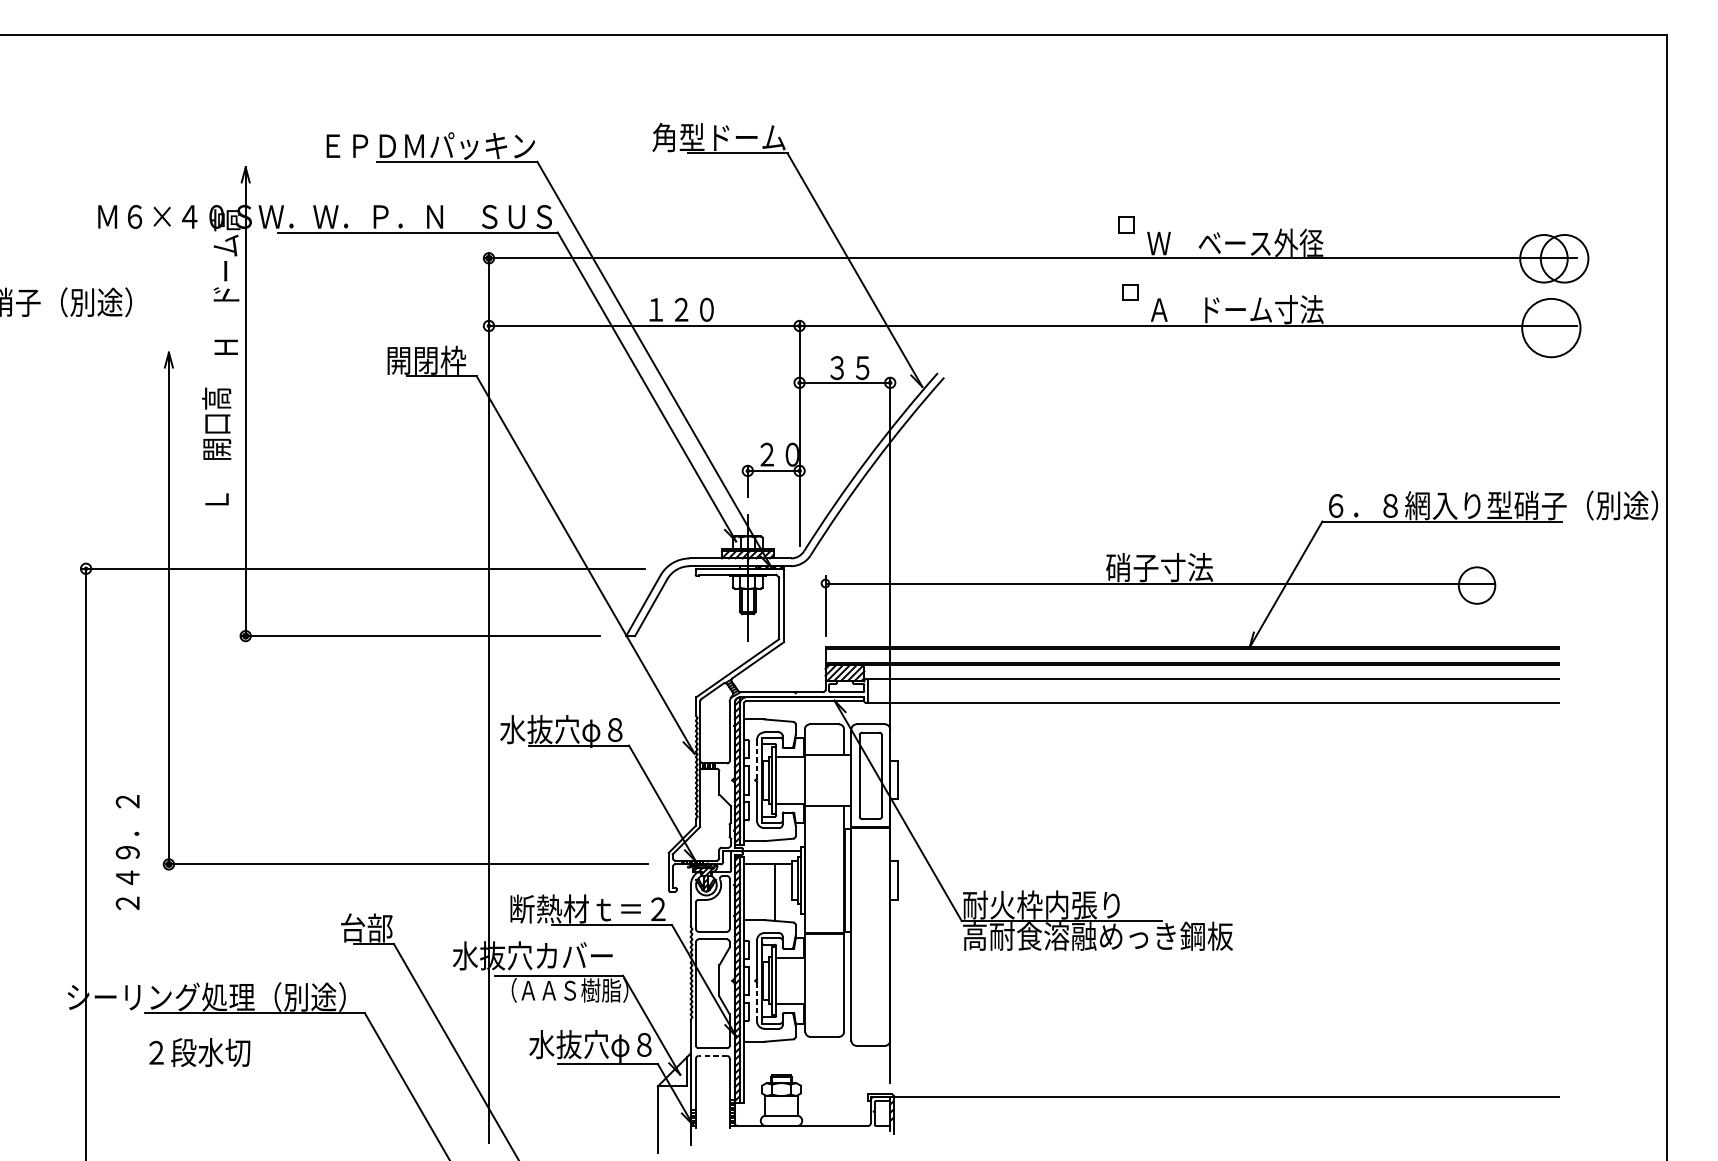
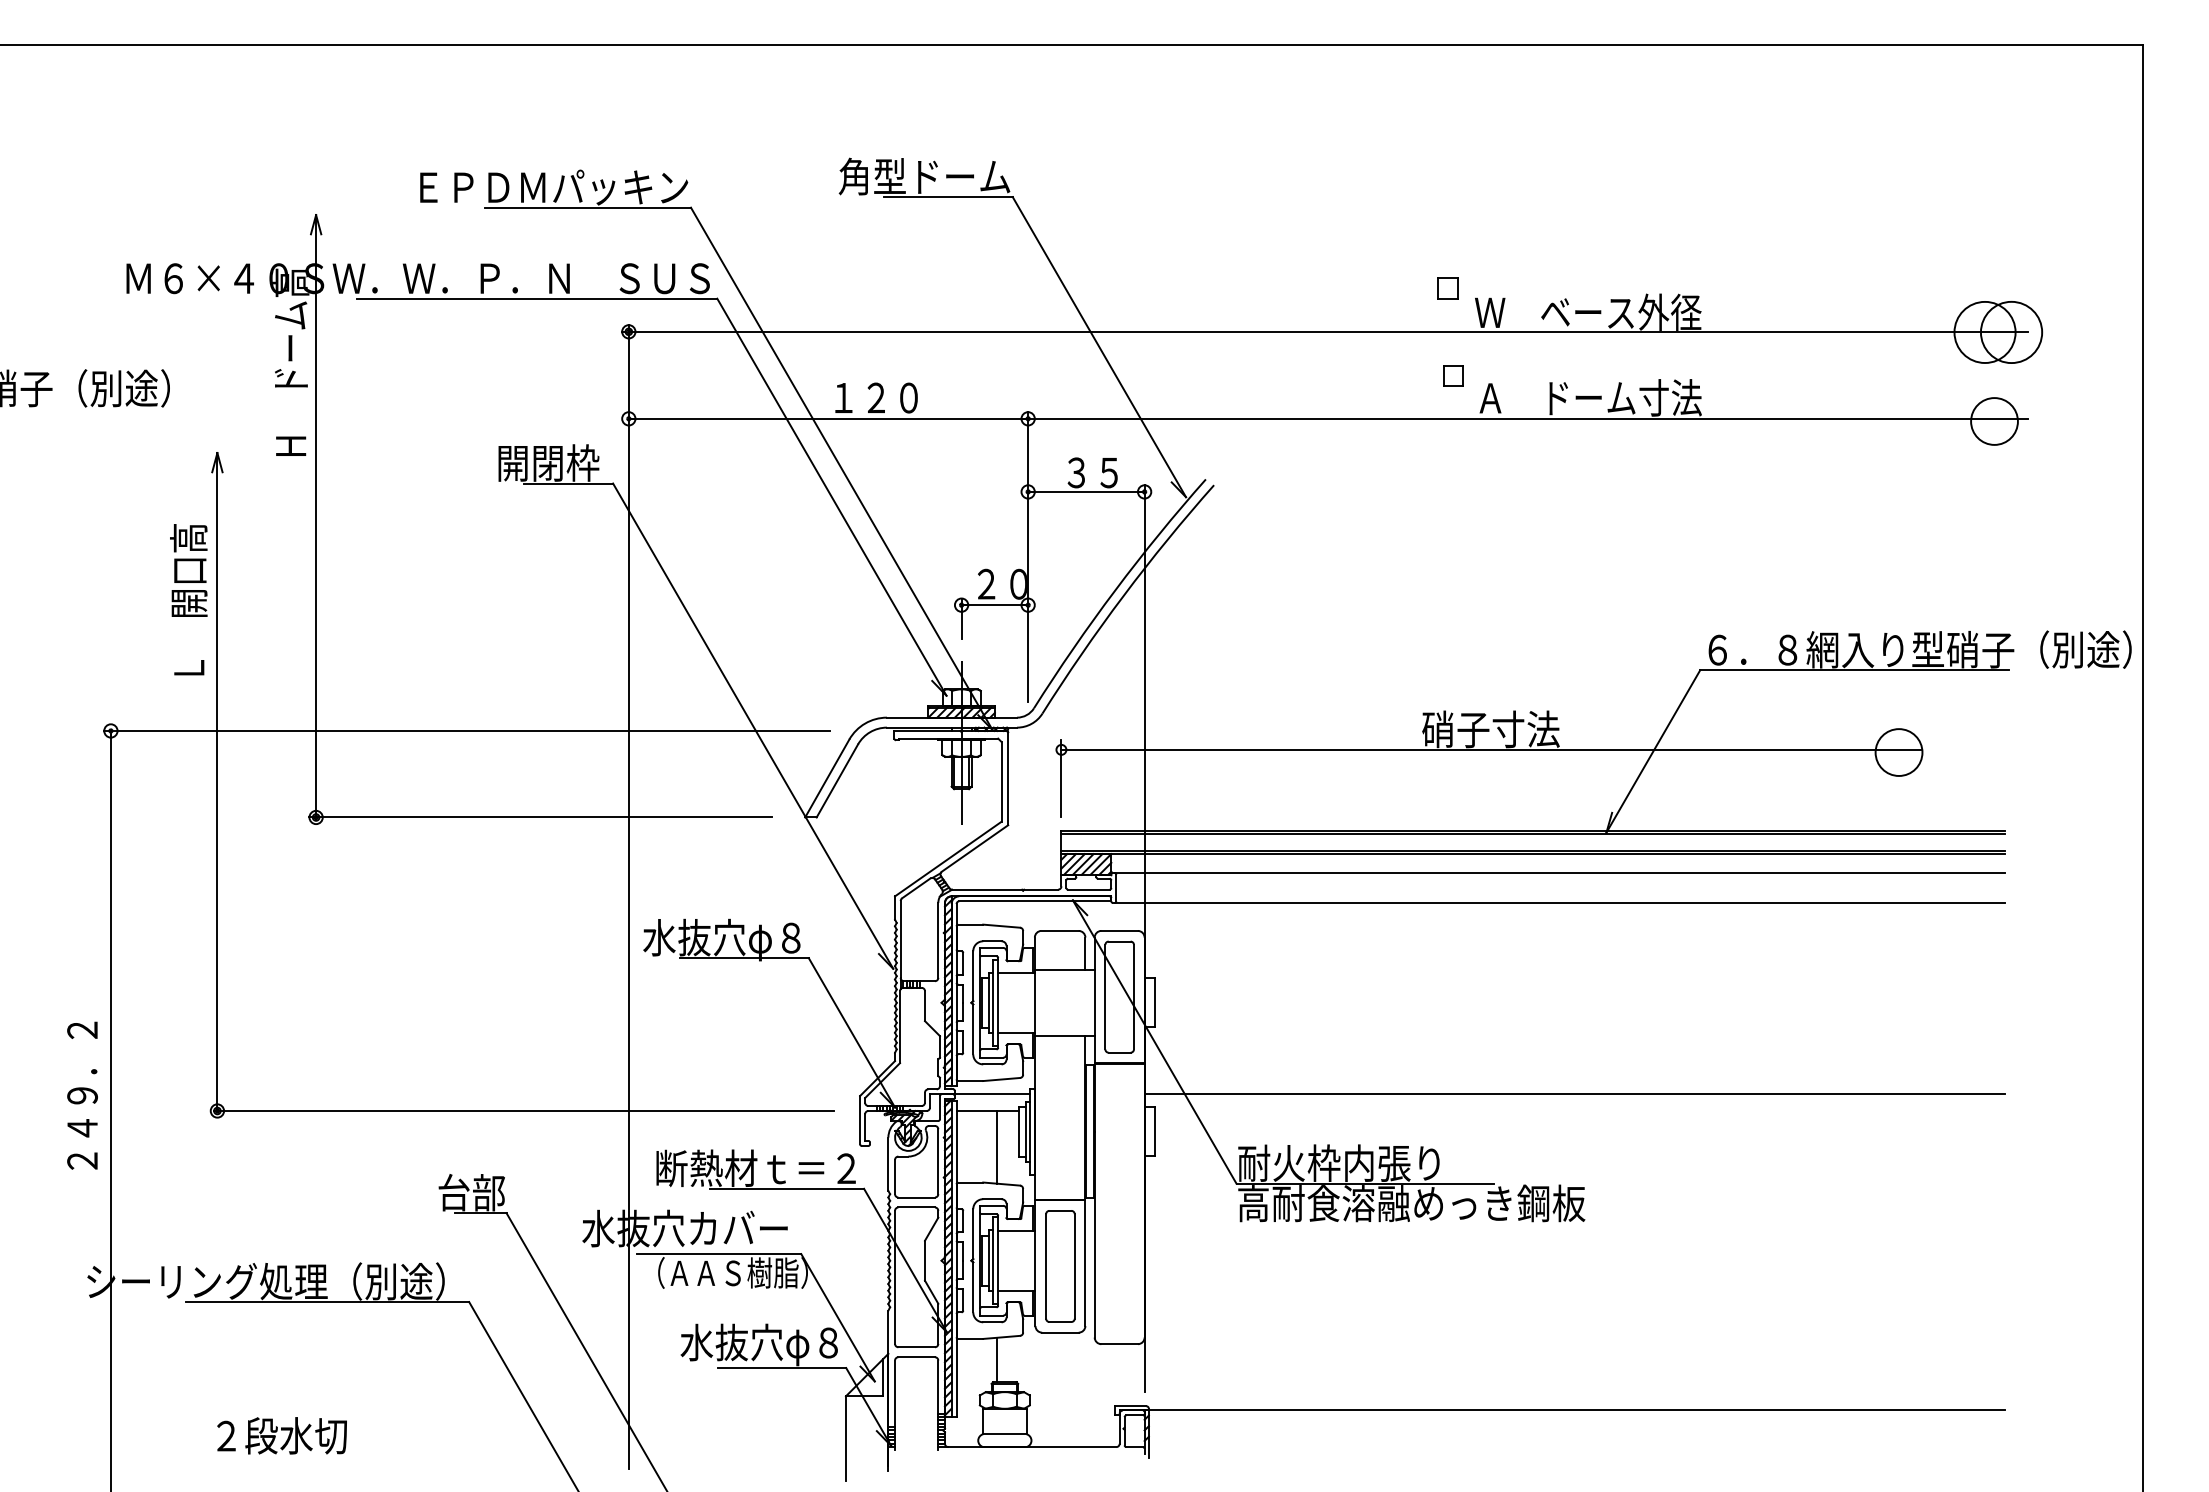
circle: (1551, 328) -> (1994, 421), size x0.62
text: (216, 446) -> (188, 599), moved
line: (757, 759) -> (973, 976), dashed -> solid
line: (1224, 851) -> (1574, 1094), added
text: (127, 852) -> (82, 1095), moved
part: (824, 985) -> (1060, 1266), added
line: (757, 1001) -> (973, 1287), dashed -> solid
text: (199, 1052) -> (281, 1435), moved
line: (712, 1056) -> (916, 1357), dashed -> solid
line: (774, 1057) -> (996, 1359), added

